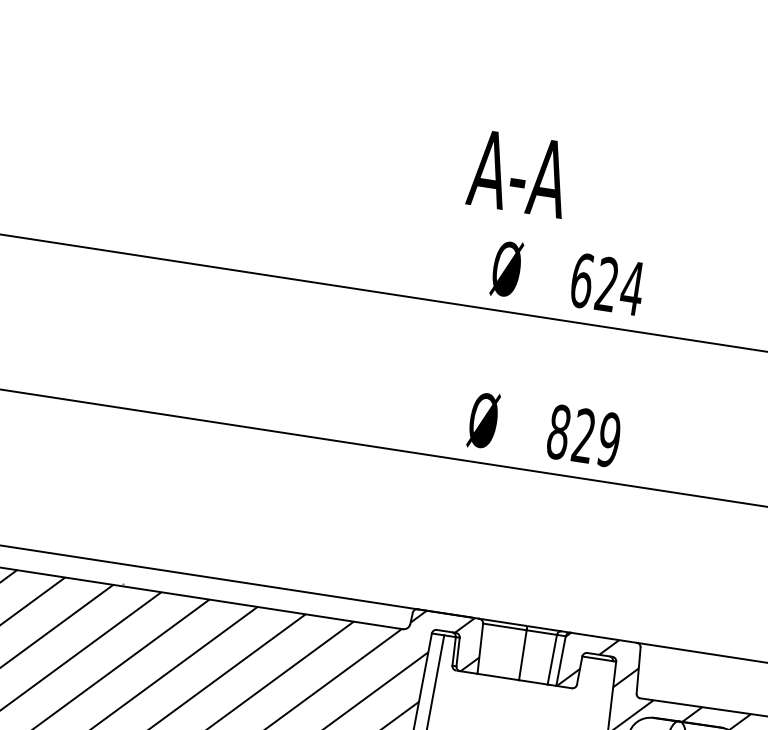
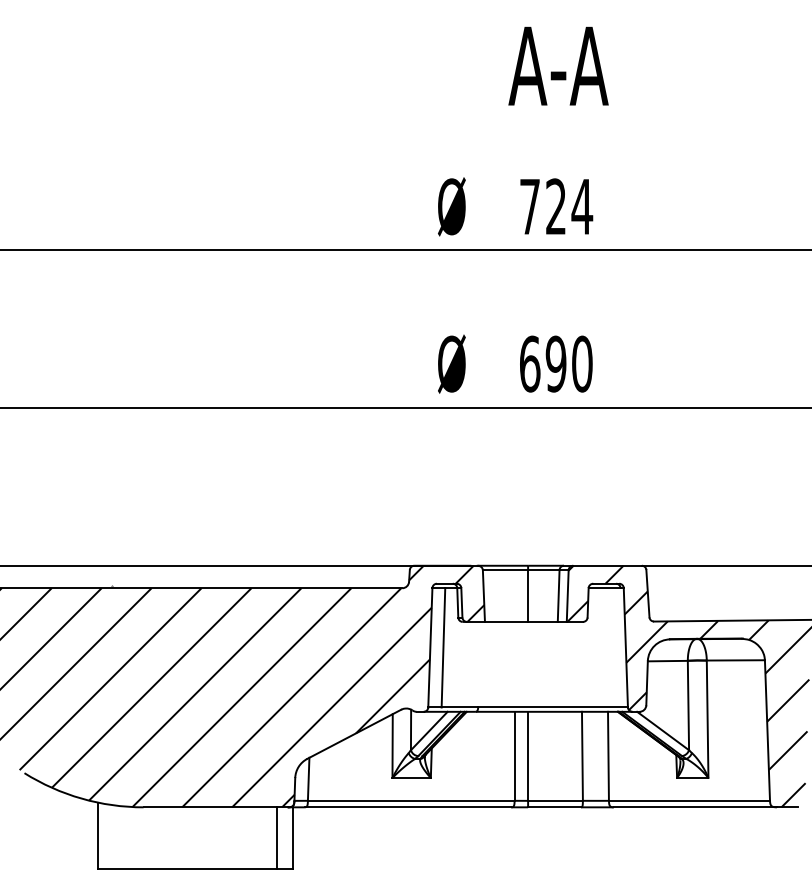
text: (519, 173) -> (558, 65), moved
text: (582, 280) -> (530, 206), 624 -> 724
text: (583, 435) -> (555, 363), 829 -> 690

